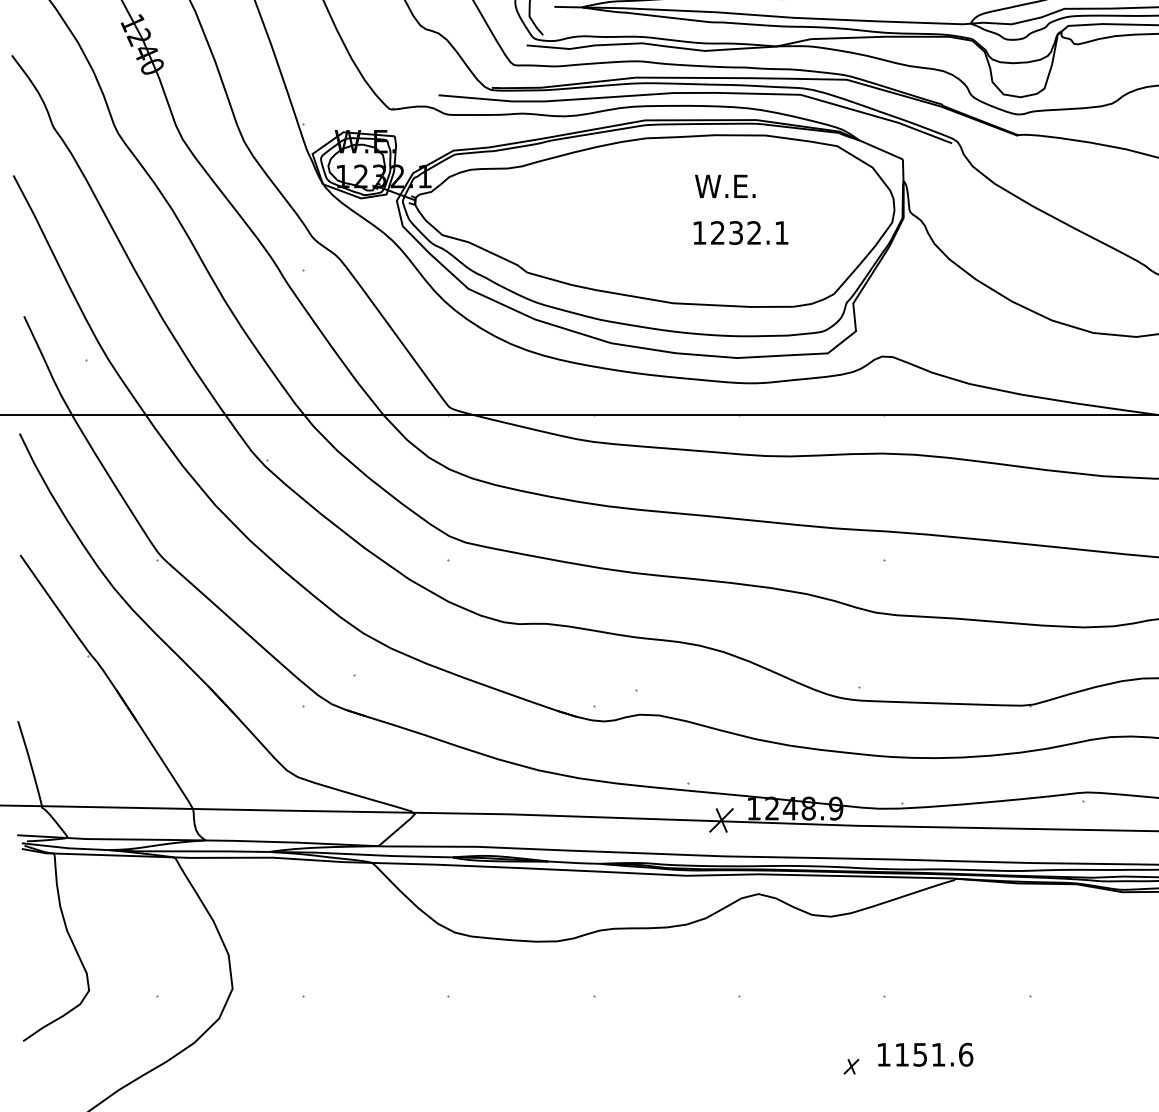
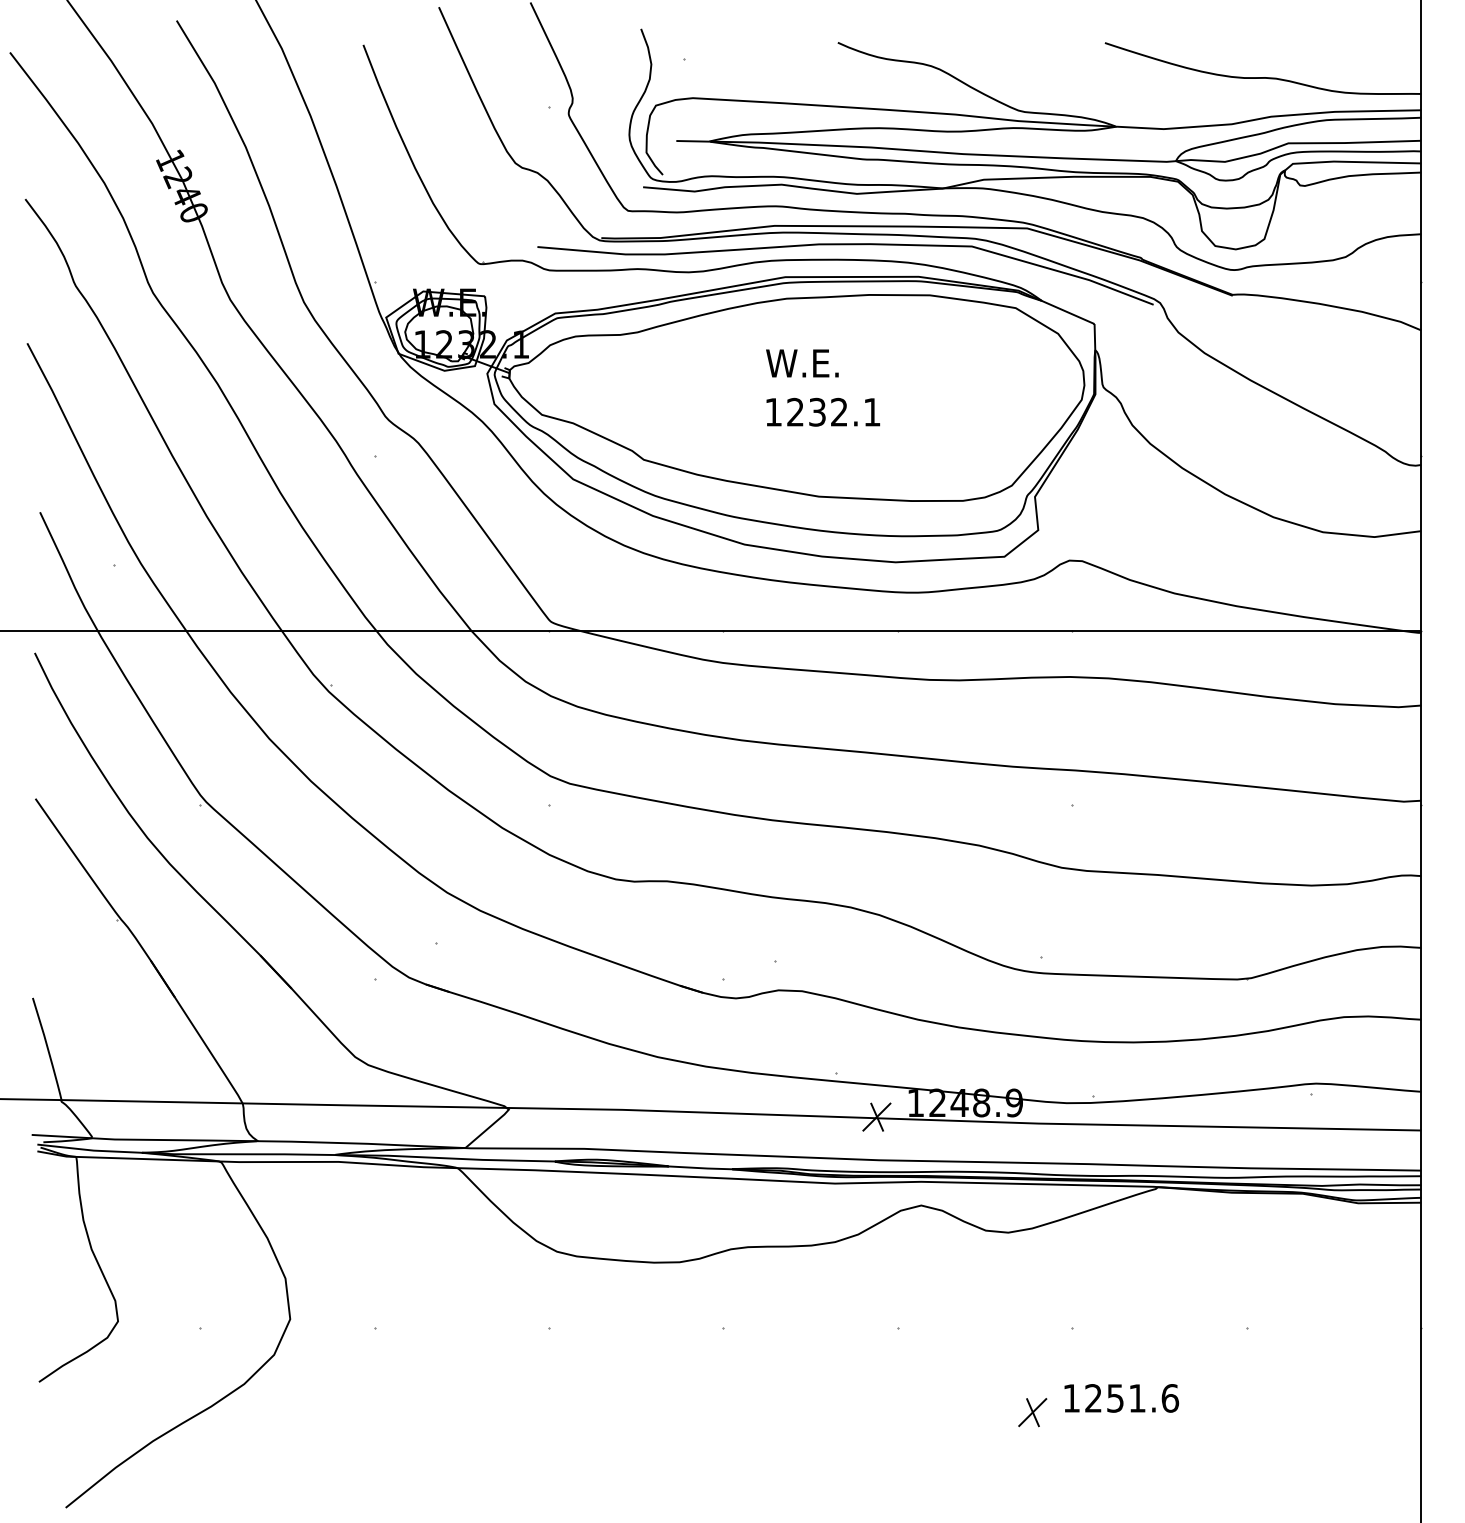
text: (725, 186) -> (802, 363), moved
text: (741, 232) -> (823, 411), moved
text: (902, 1054) -> (1093, 1398), 1151.6 -> 1251.6
part: (851, 1066) -> (1032, 1412), size x1.67

